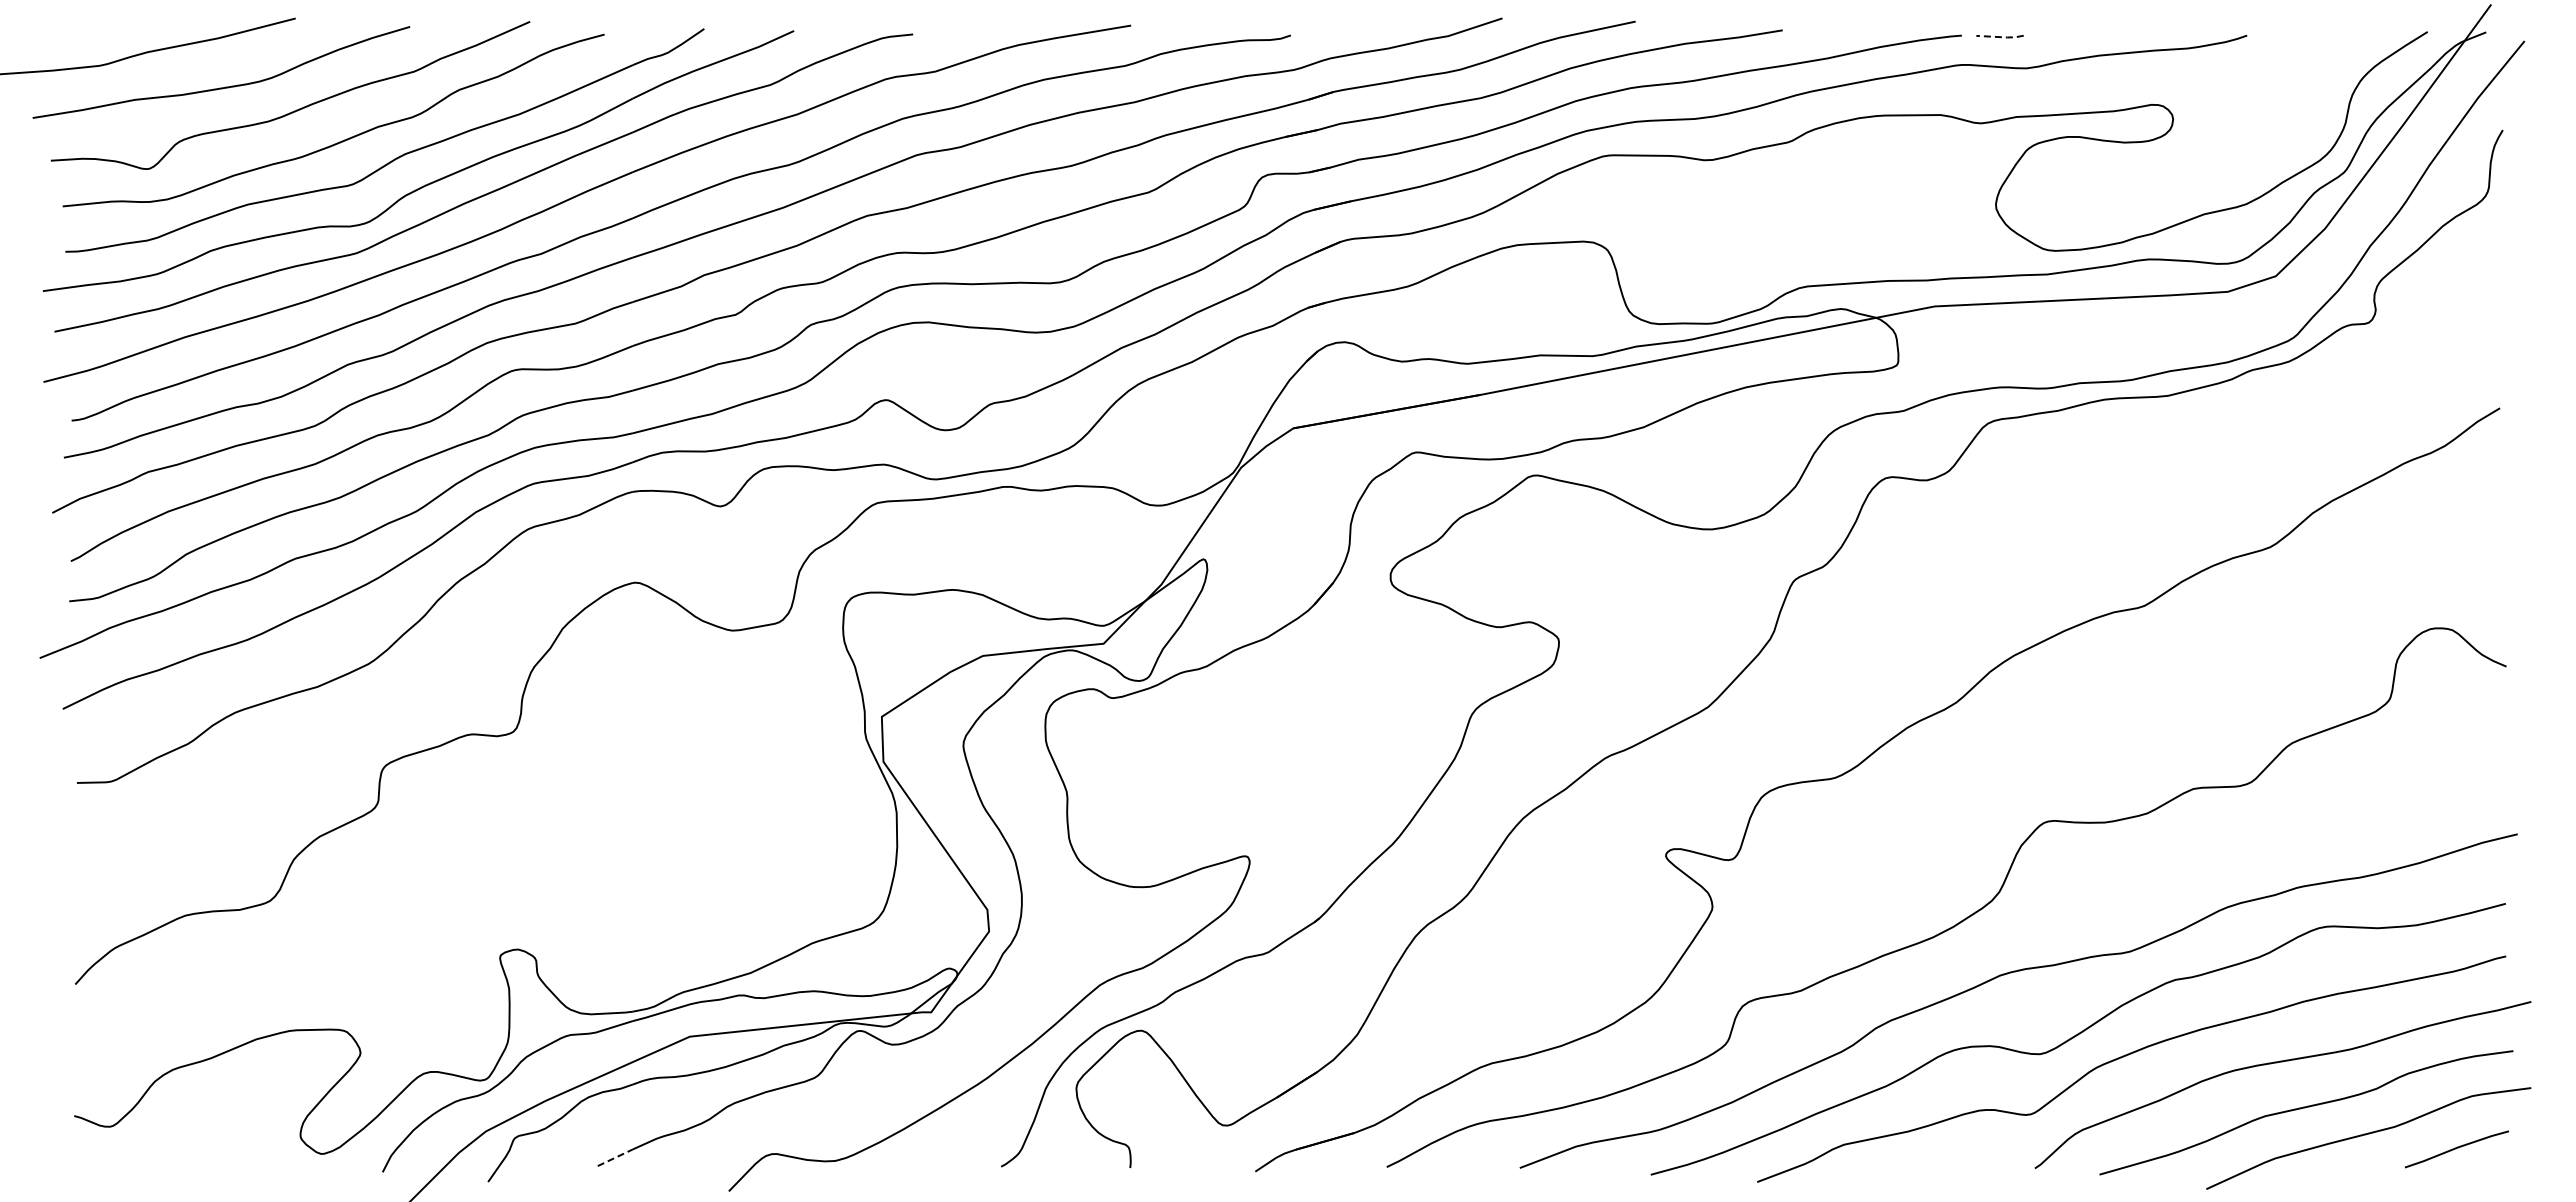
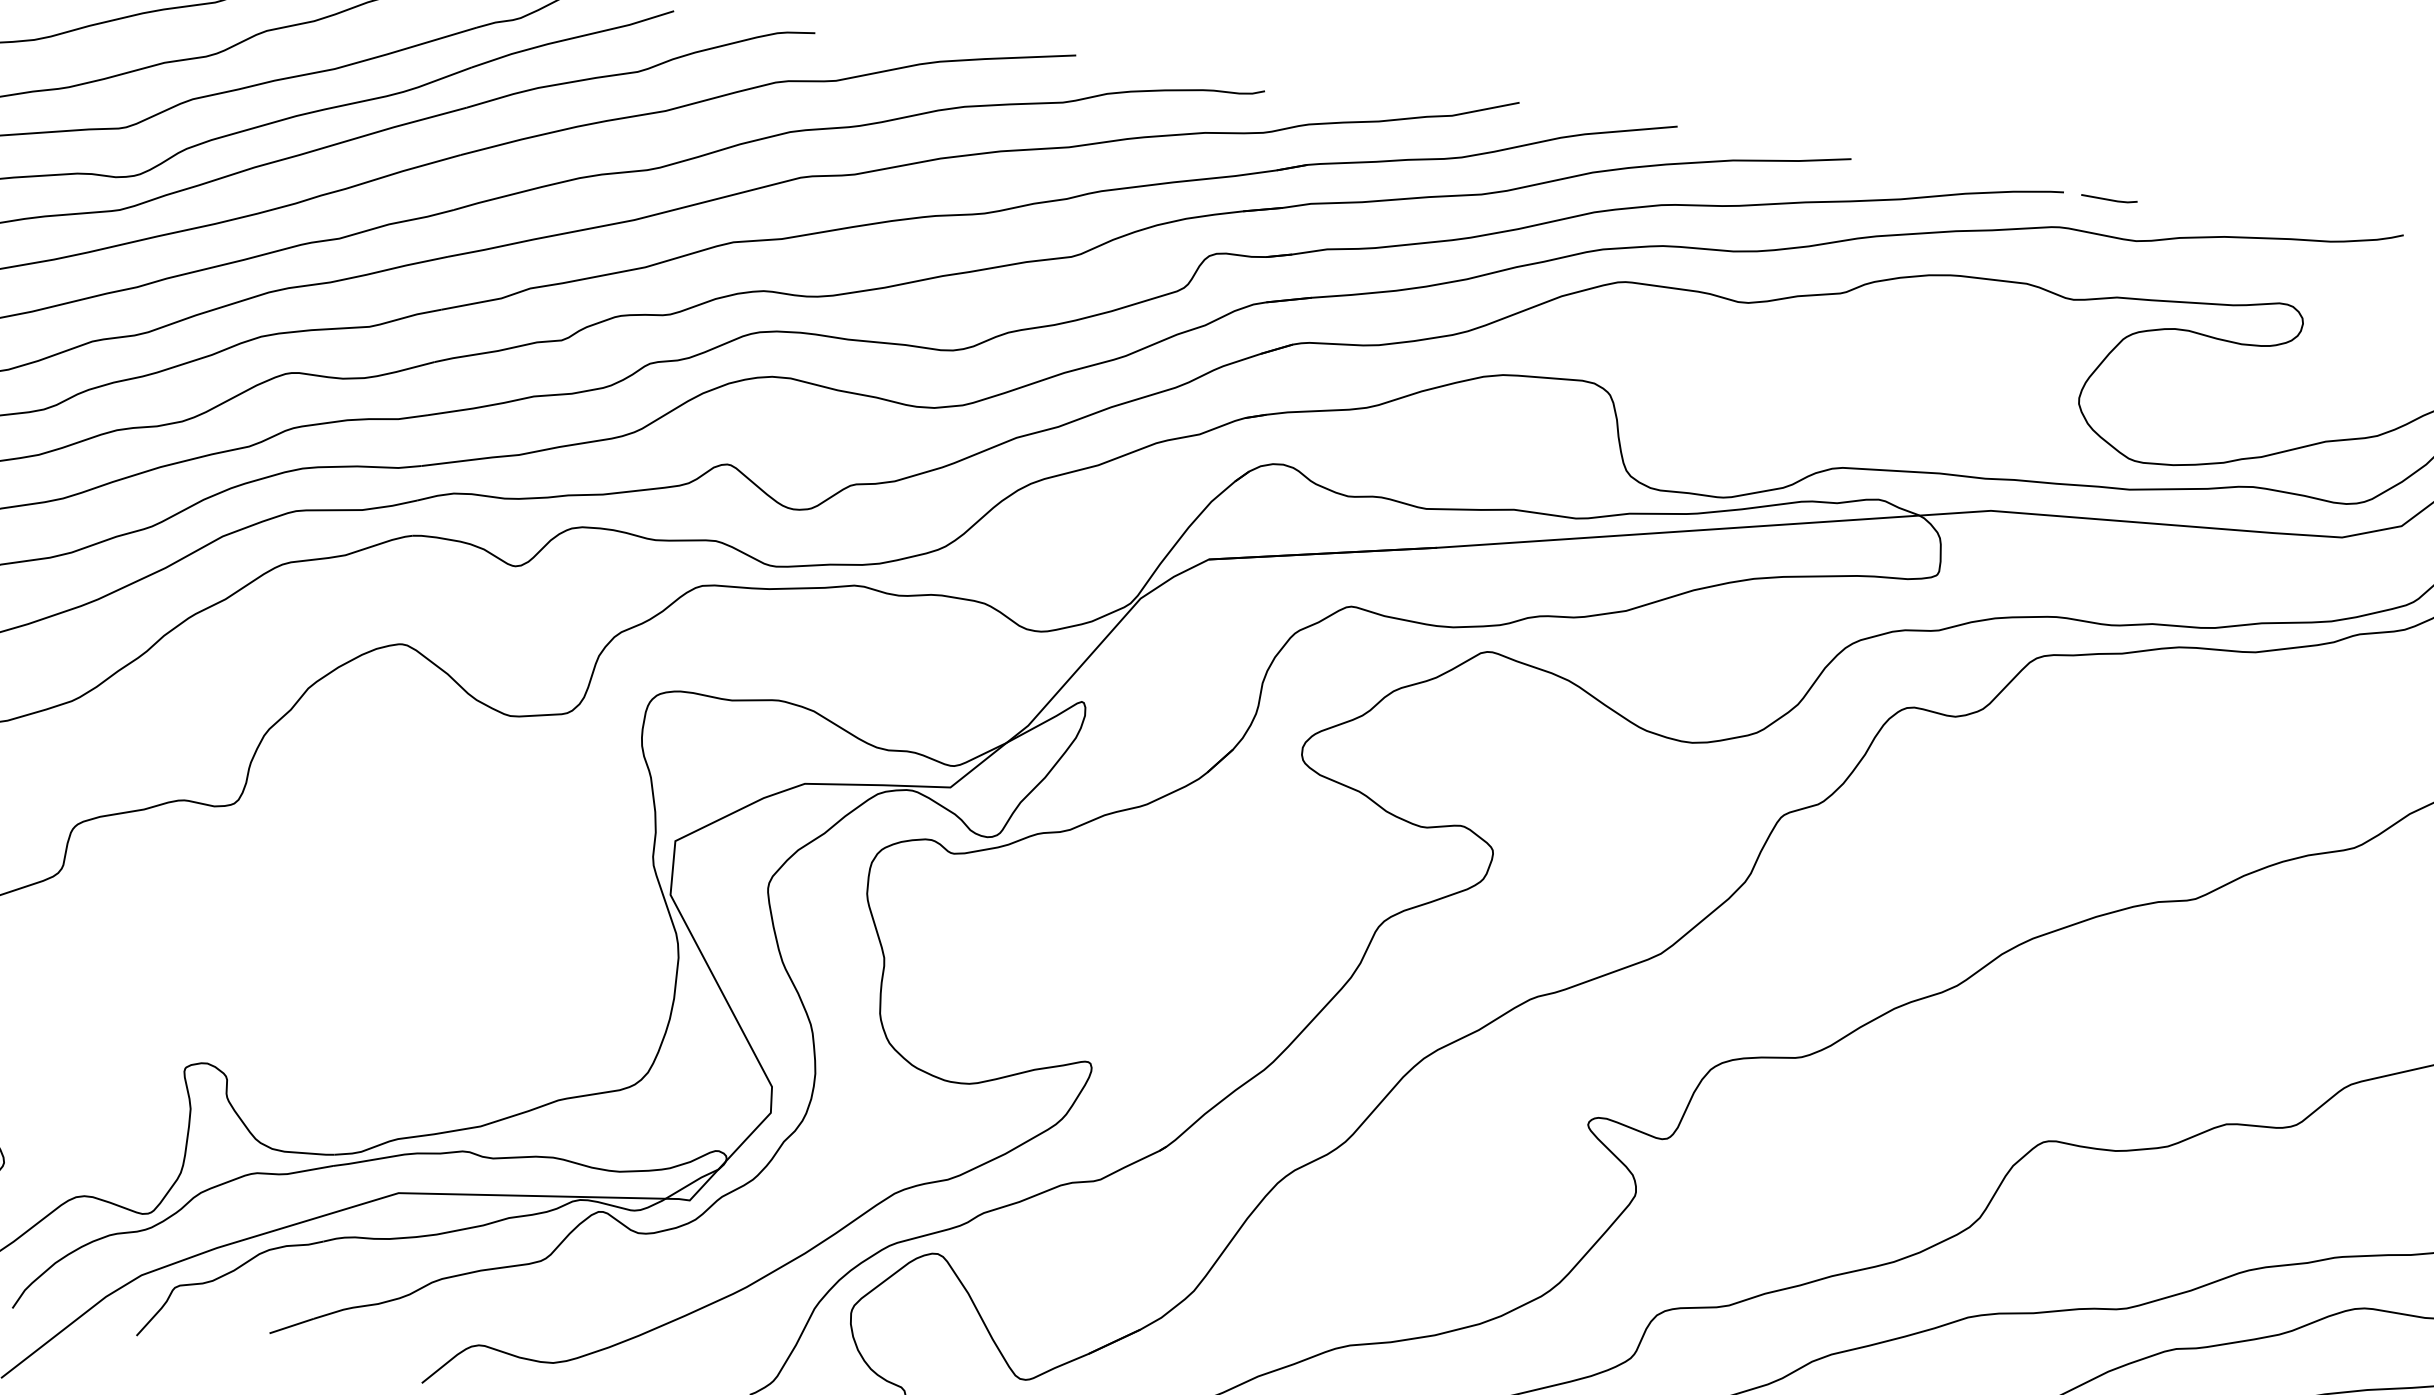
line: (2001, 37) -> (2110, 200), dashed -> solid
line: (615, 1157) -> (291, 1325), dashed -> solid

